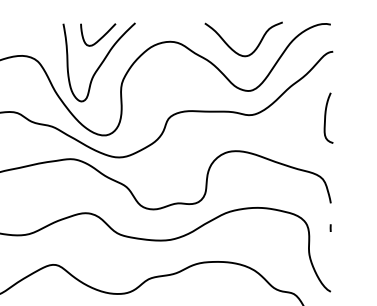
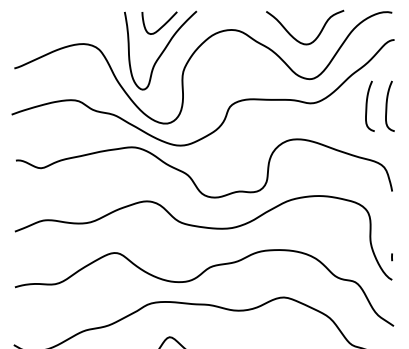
curve: (306, 117) -> (367, 105), added
line: (330, 228) -> (391, 257), moved

